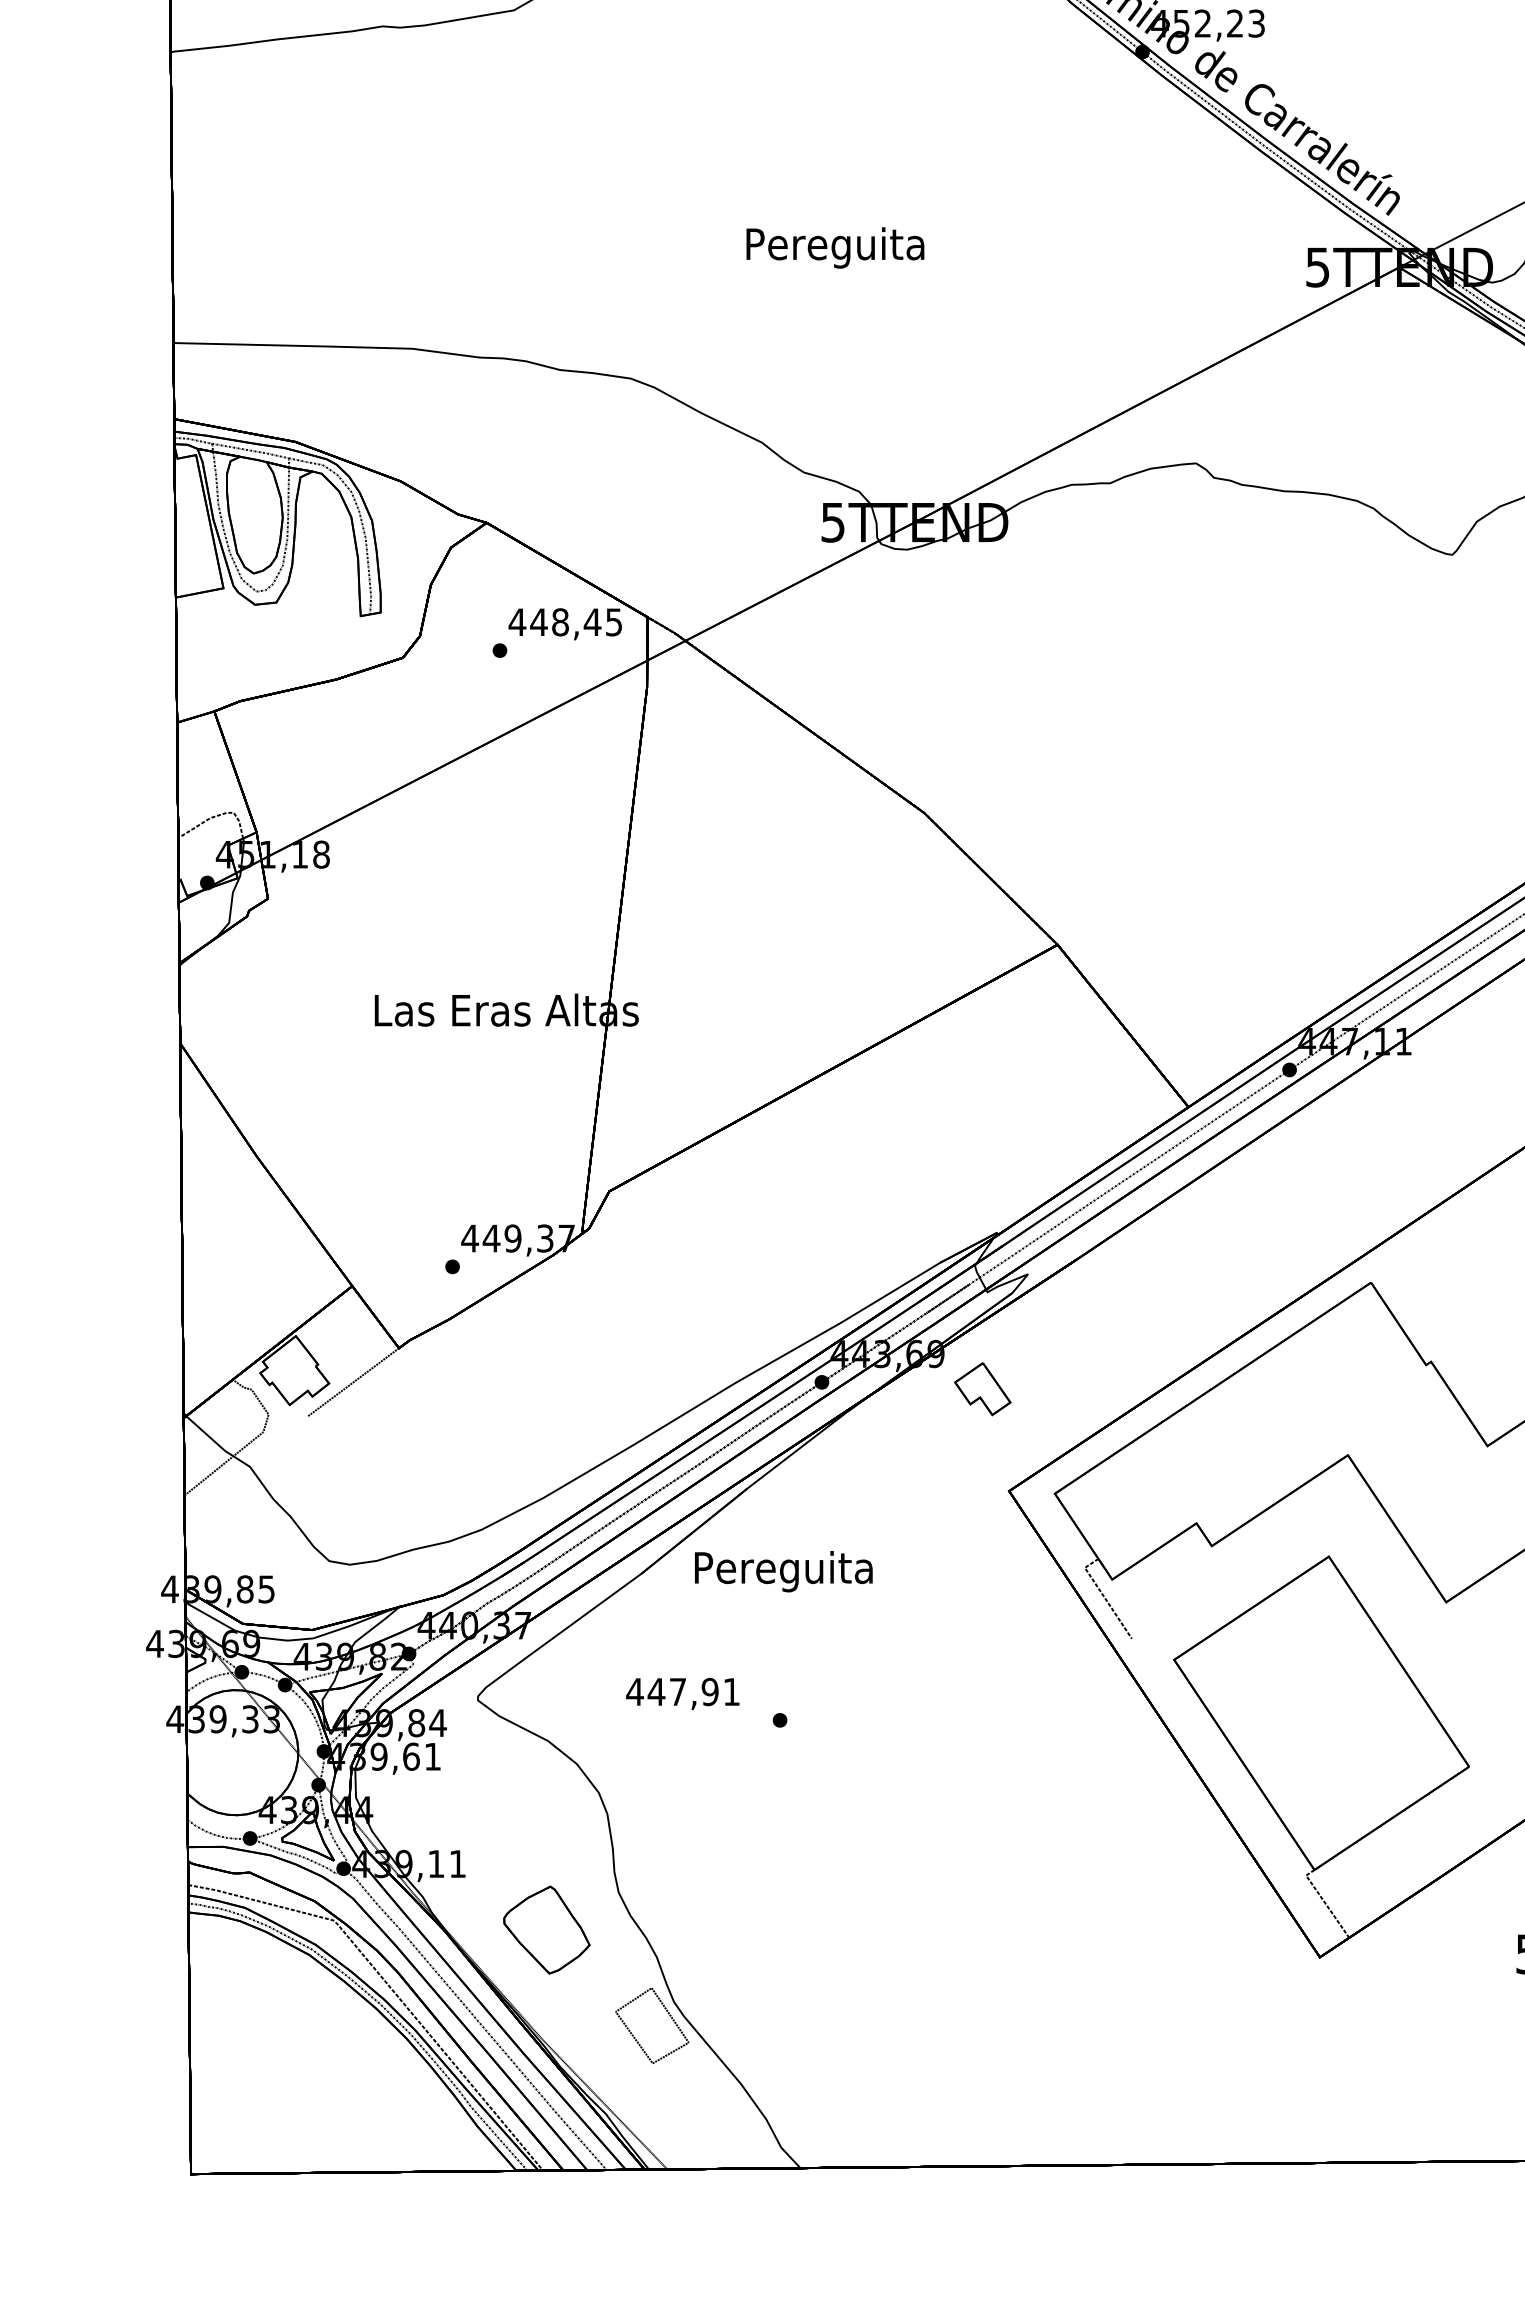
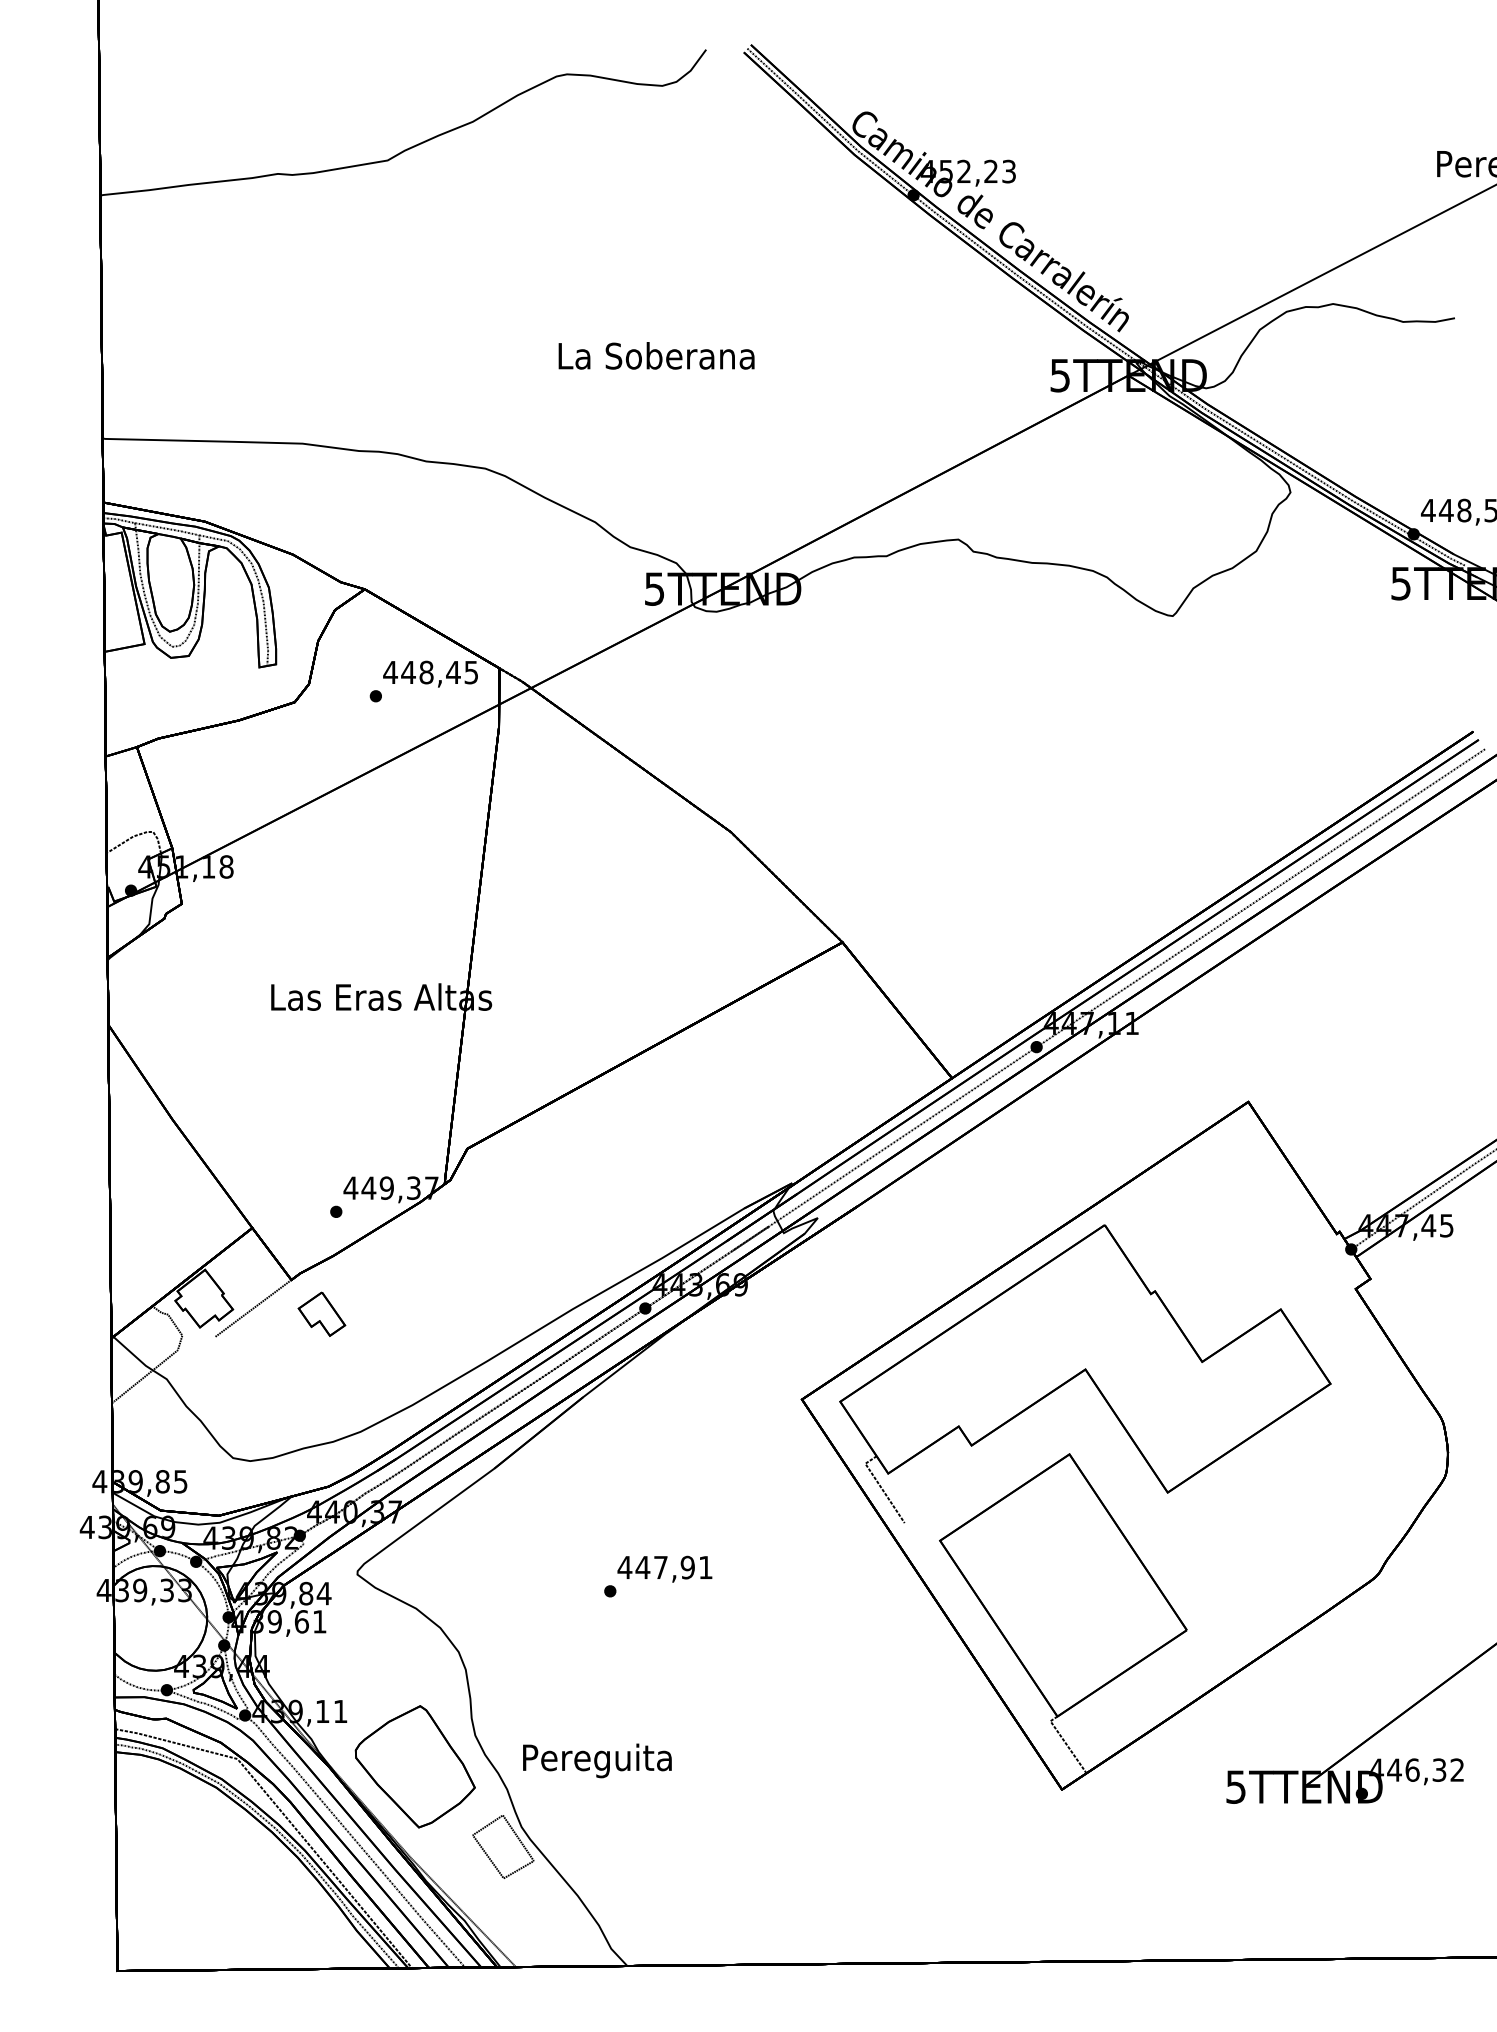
text: (835, 248) -> (656, 359), Pereguita -> La Soberana
part: (982, 1388) -> (321, 1313), moved
text: (783, 1571) -> (597, 1760), moved
text: (682, 1693) -> (664, 1568), moved
part: (546, 1929) -> (414, 1766), size x1.67

